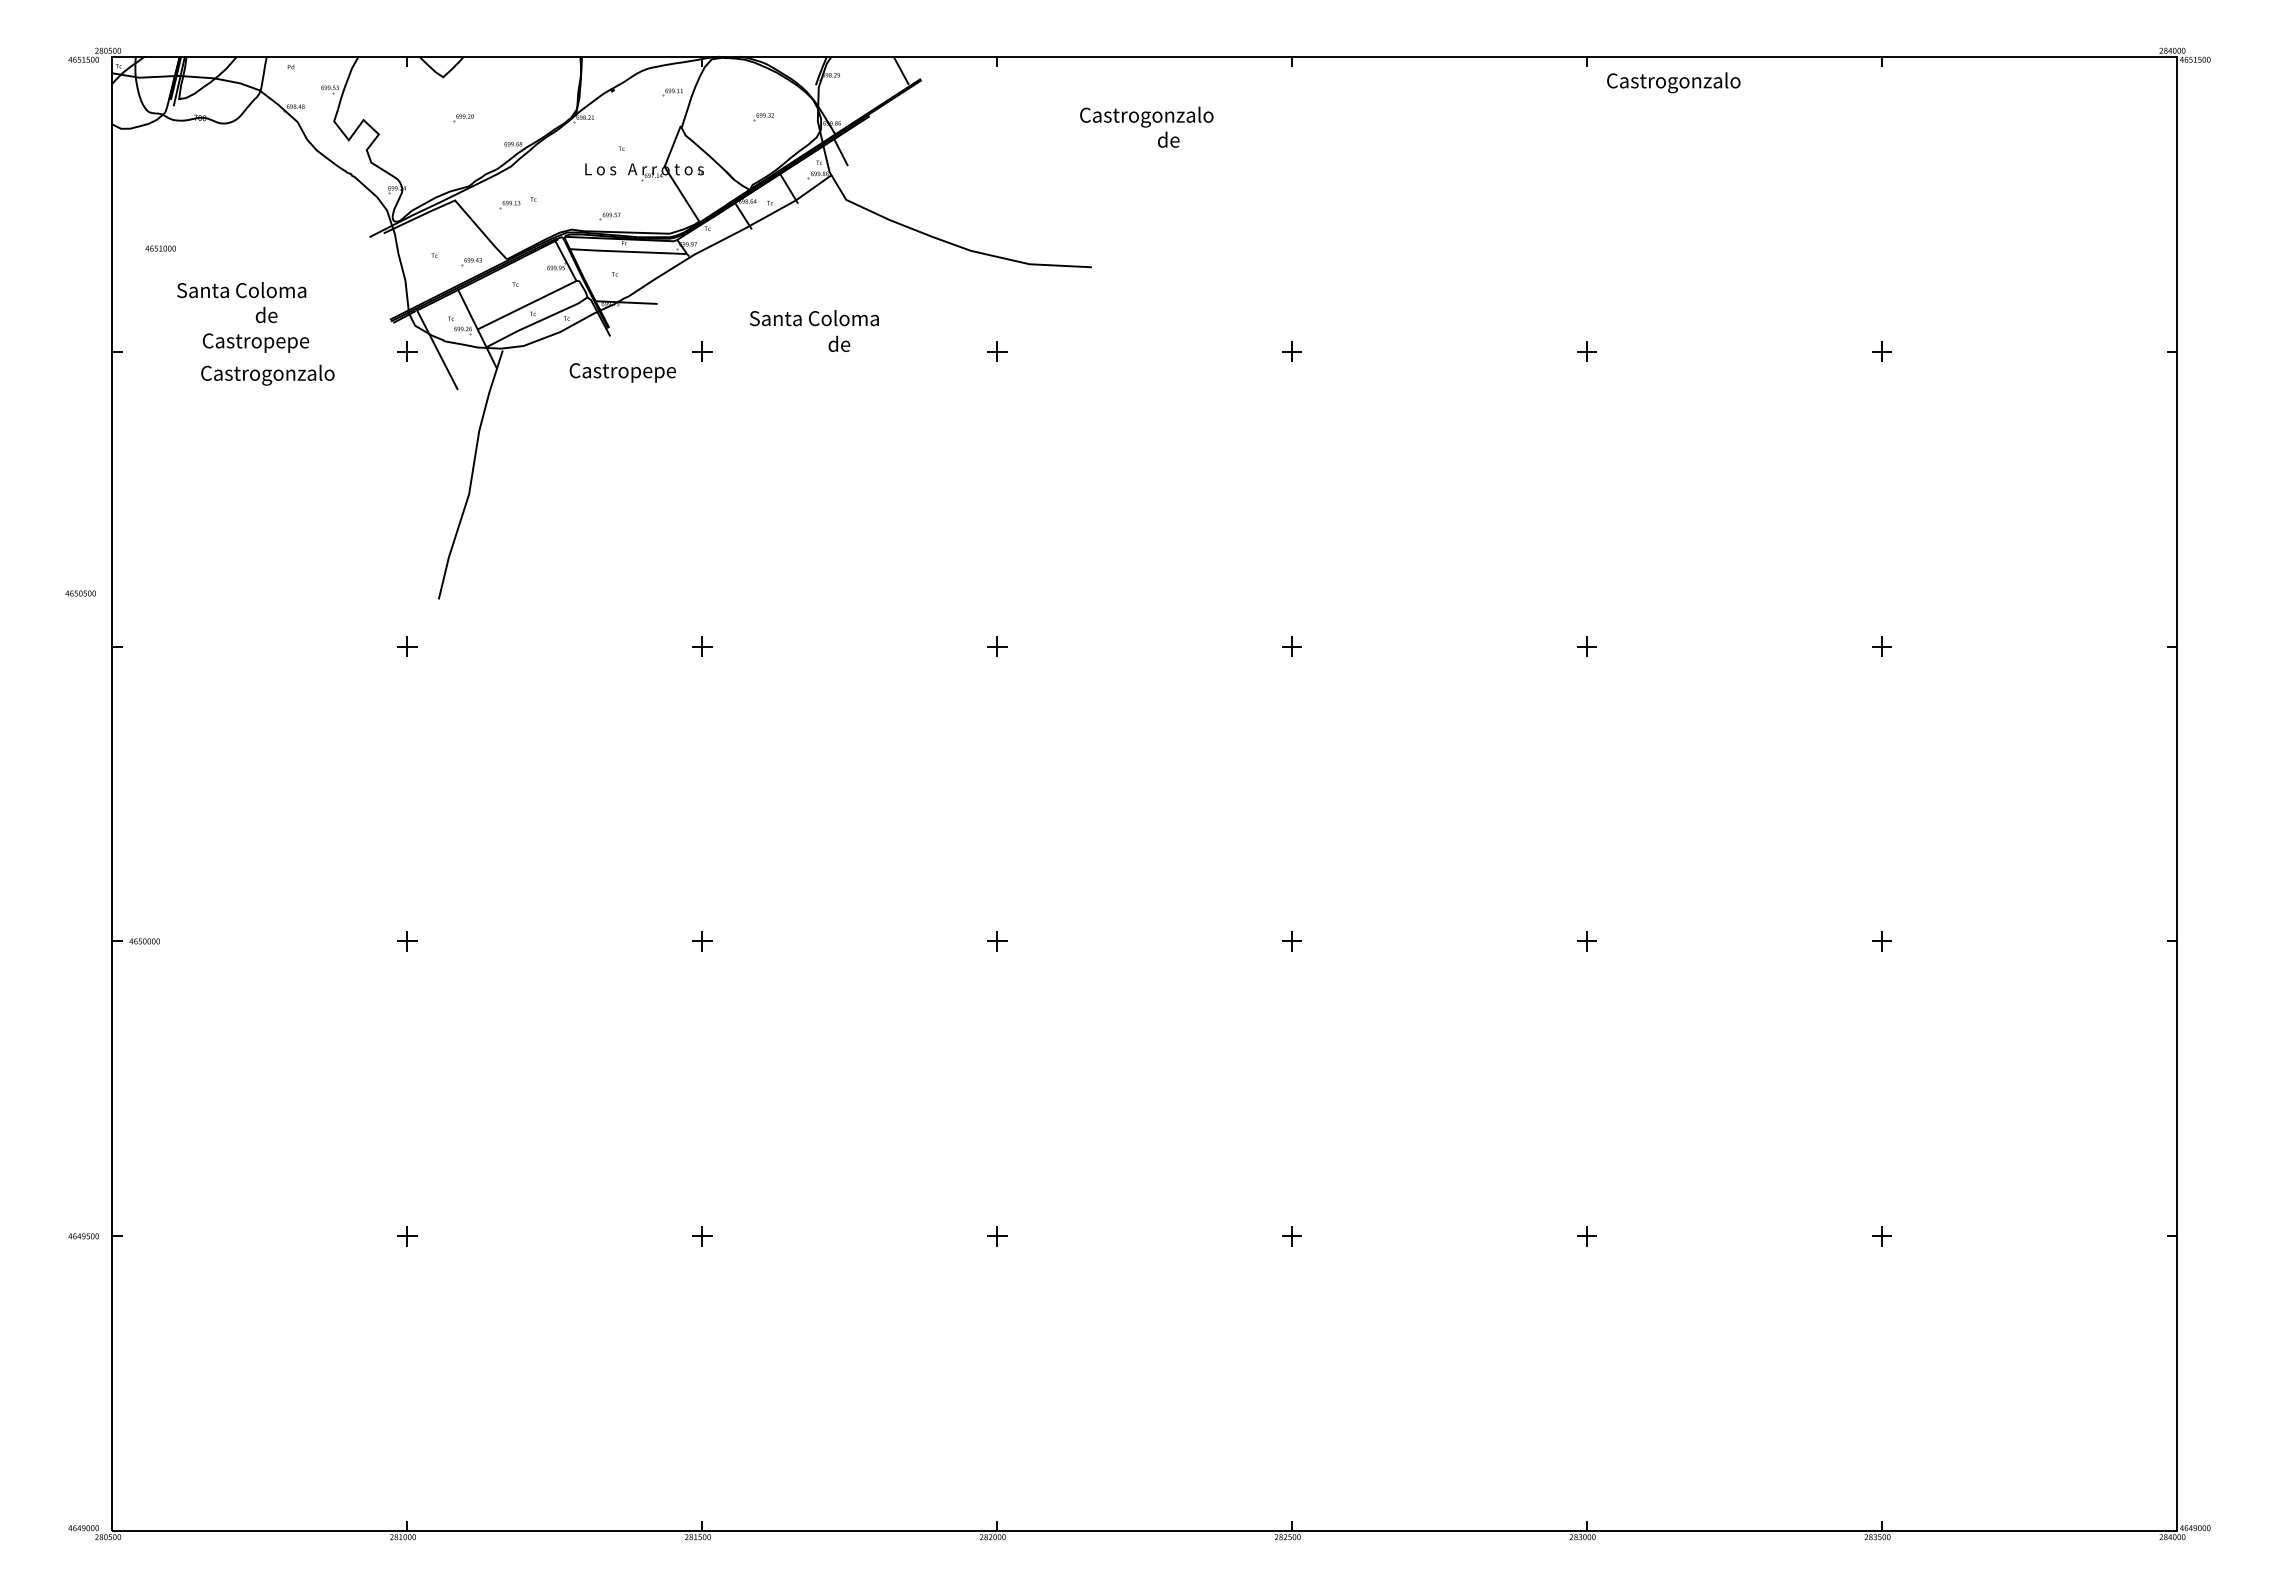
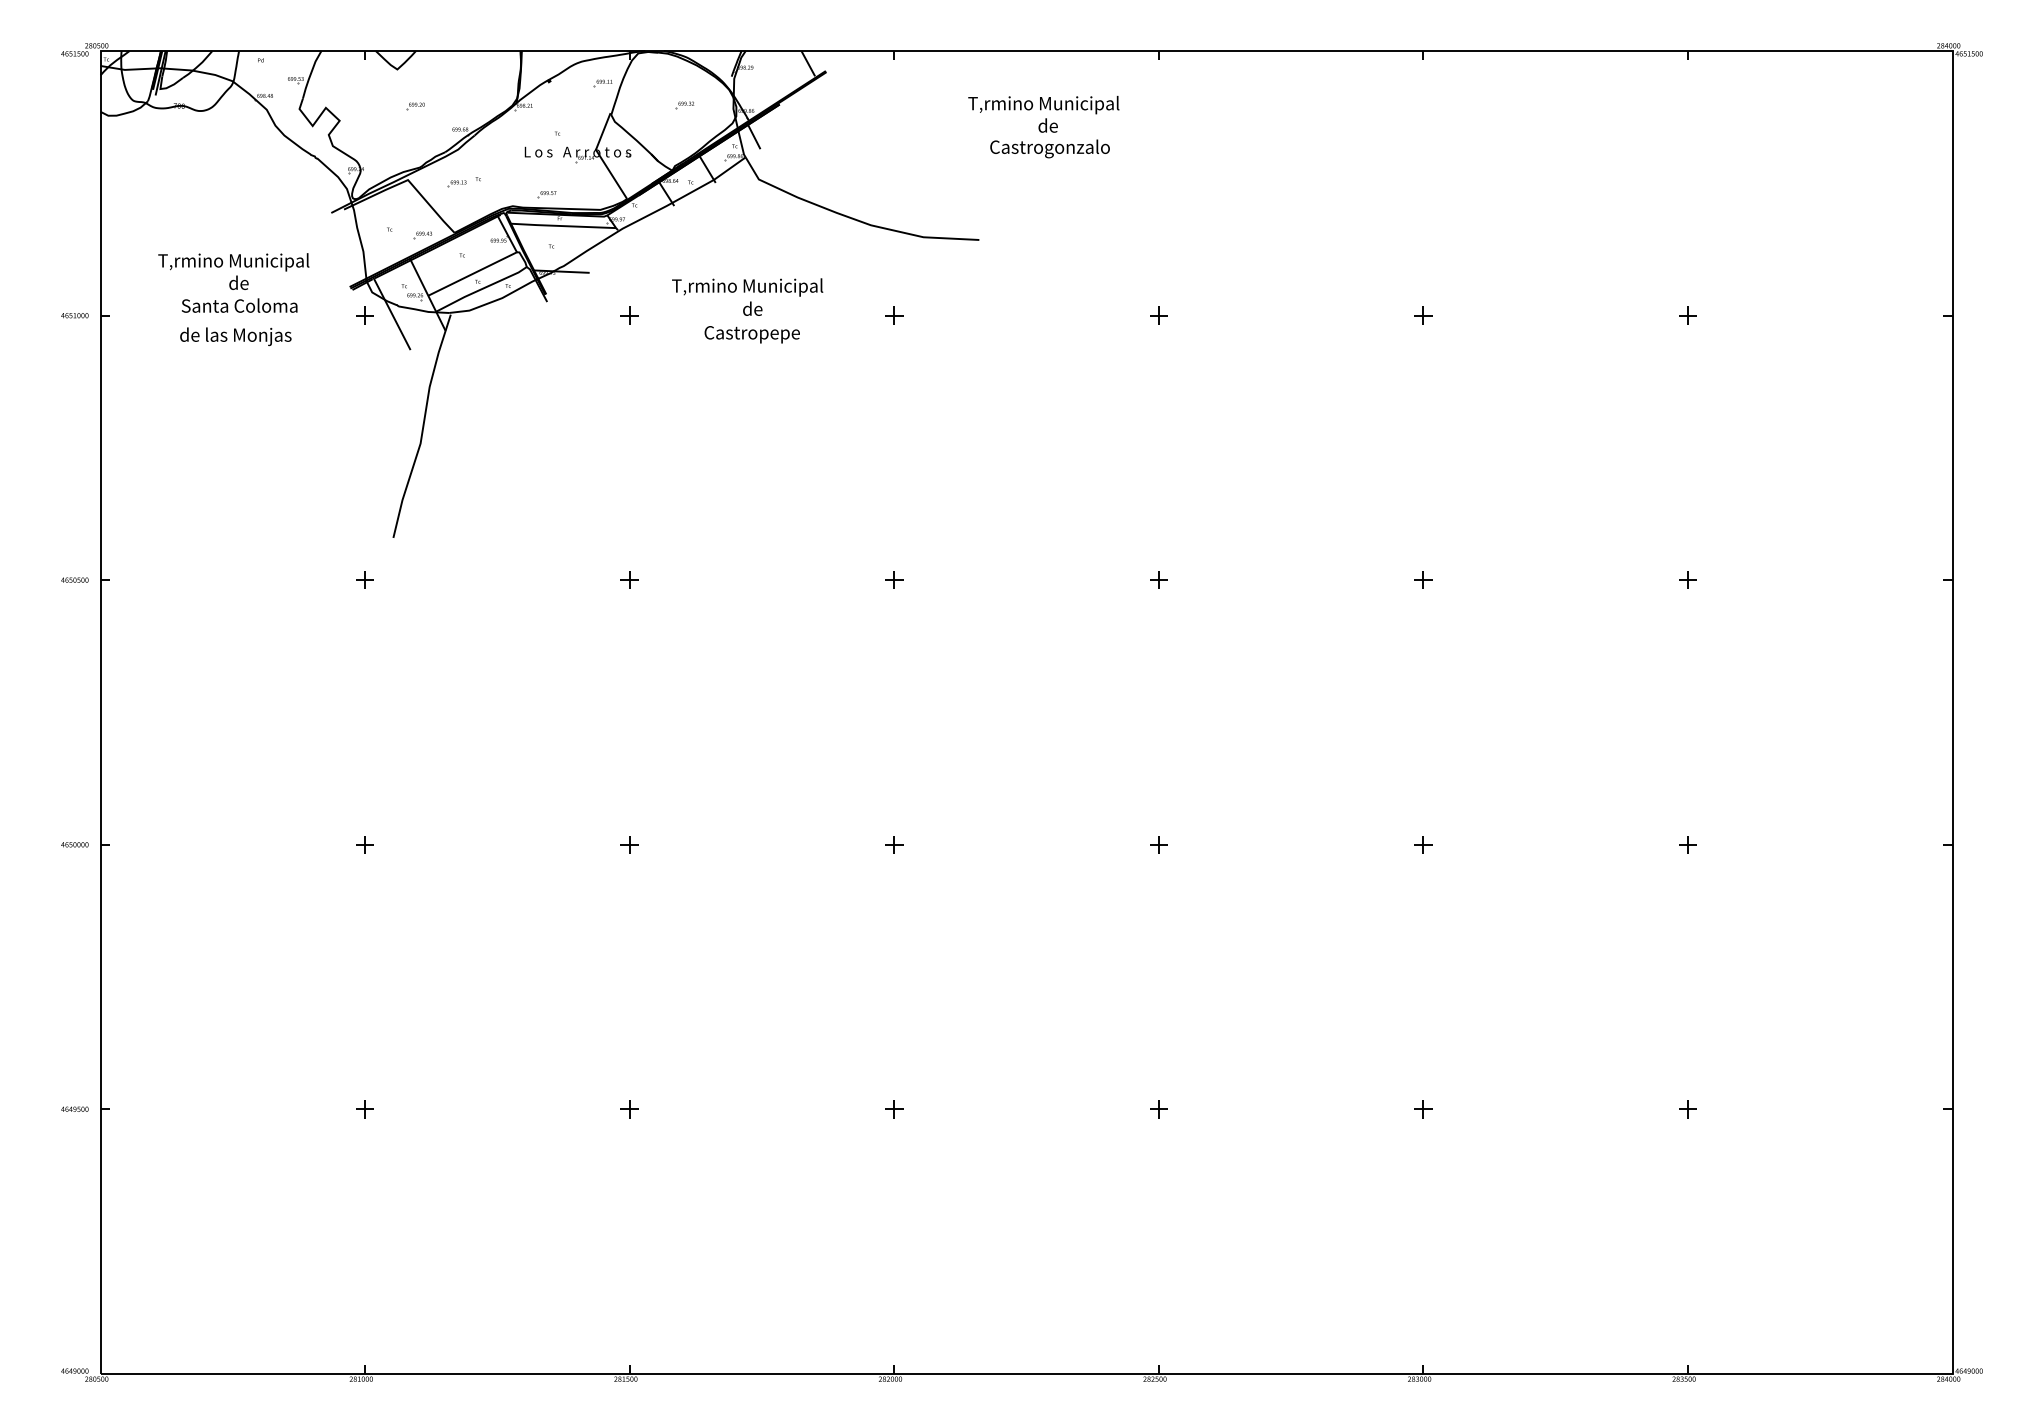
text: (1673, 82) -> (1049, 148), moved
text: (1163, 116) -> (1043, 104), Castrogonzalo -> T‚rmino Municipal
text: (160, 248) -> (74, 315), moved
text: (260, 292) -> (233, 262), Santa Coloma -> T‚rmino Municipal
text: (833, 320) -> (747, 287), Santa Coloma -> T‚rmino Municipal
text: (266, 342) -> (238, 307), Castropepe -> Santa Coloma
text: (622, 372) -> (751, 334), moved
text: (267, 374) -> (239, 336), Castrogonzalo -> de las Monjas
text: (80, 593) -> (74, 580), moved
text: (144, 941) -> (74, 844), moved

